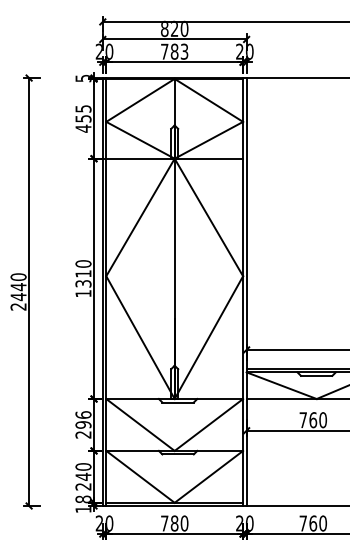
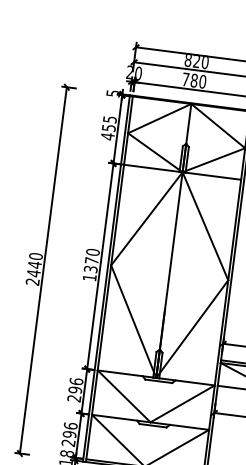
text: (184, 51) -> (202, 81), 783 -> 780
text: (83, 273) -> (91, 260), 1310 -> 1370
text: (83, 471) -> (70, 429), 240 -> 296

